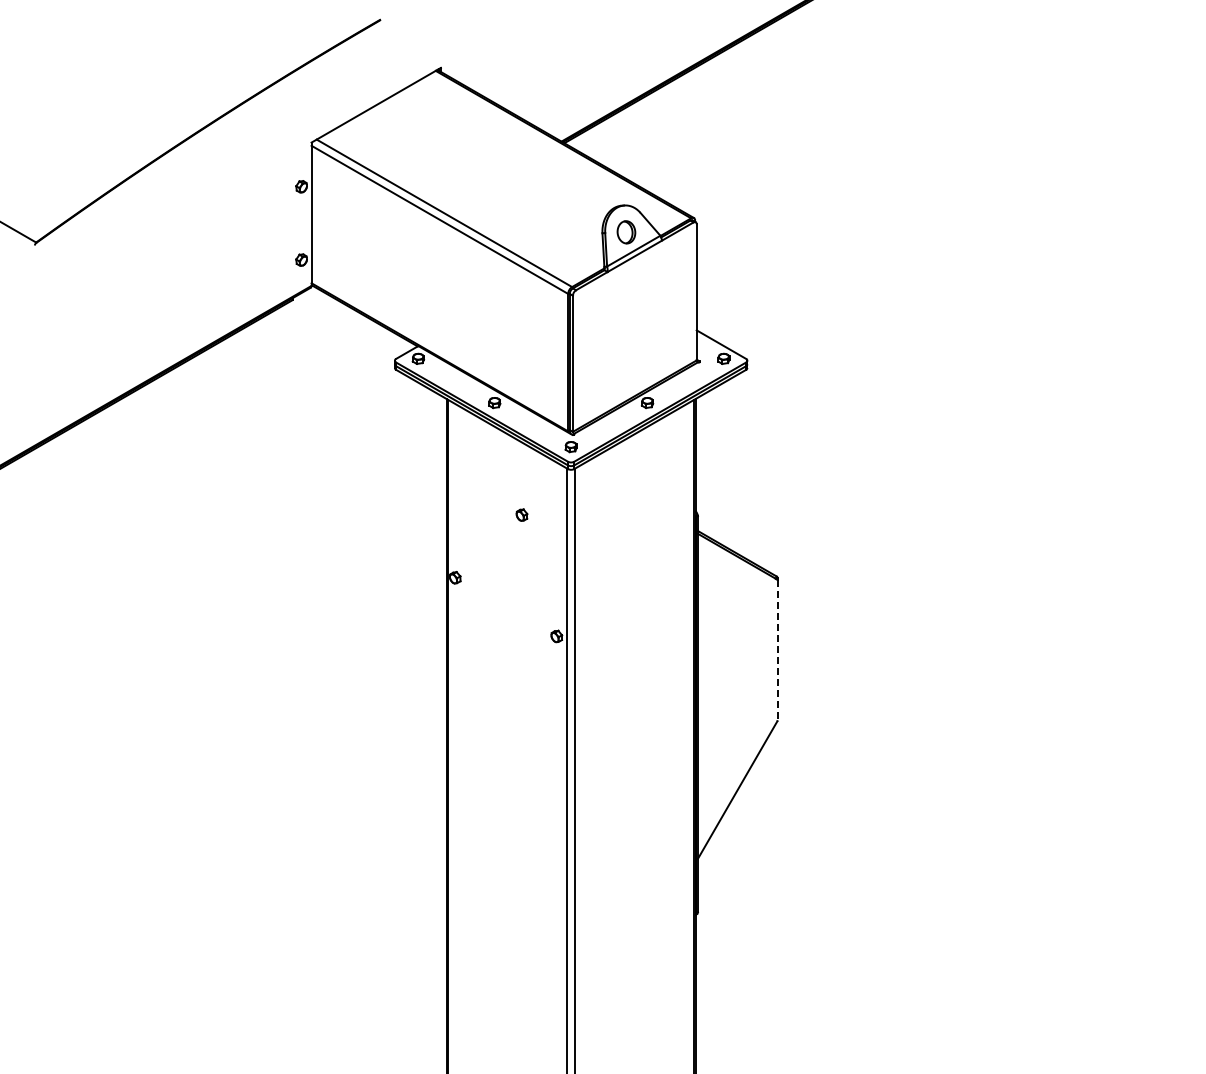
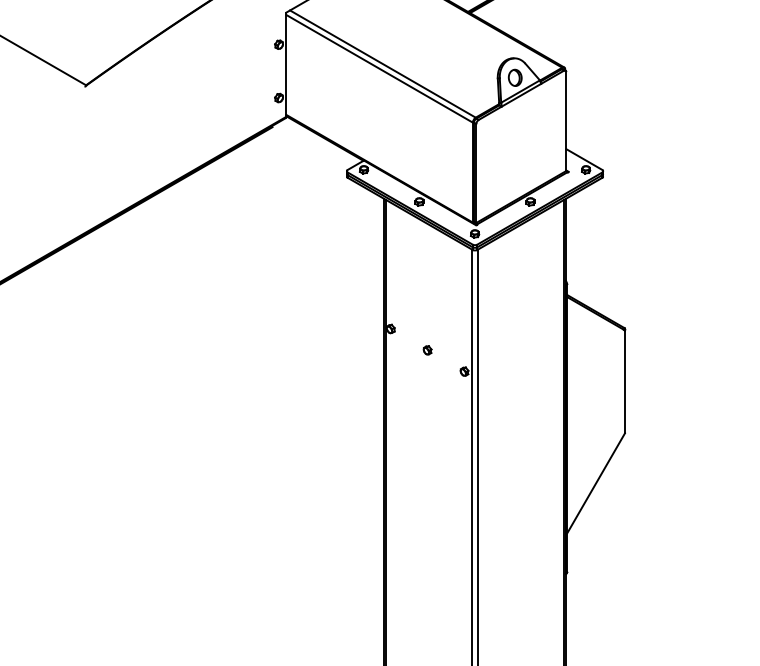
part: (521, 514) -> (427, 349), moved
line: (777, 650) -> (625, 381), dashed -> solid

